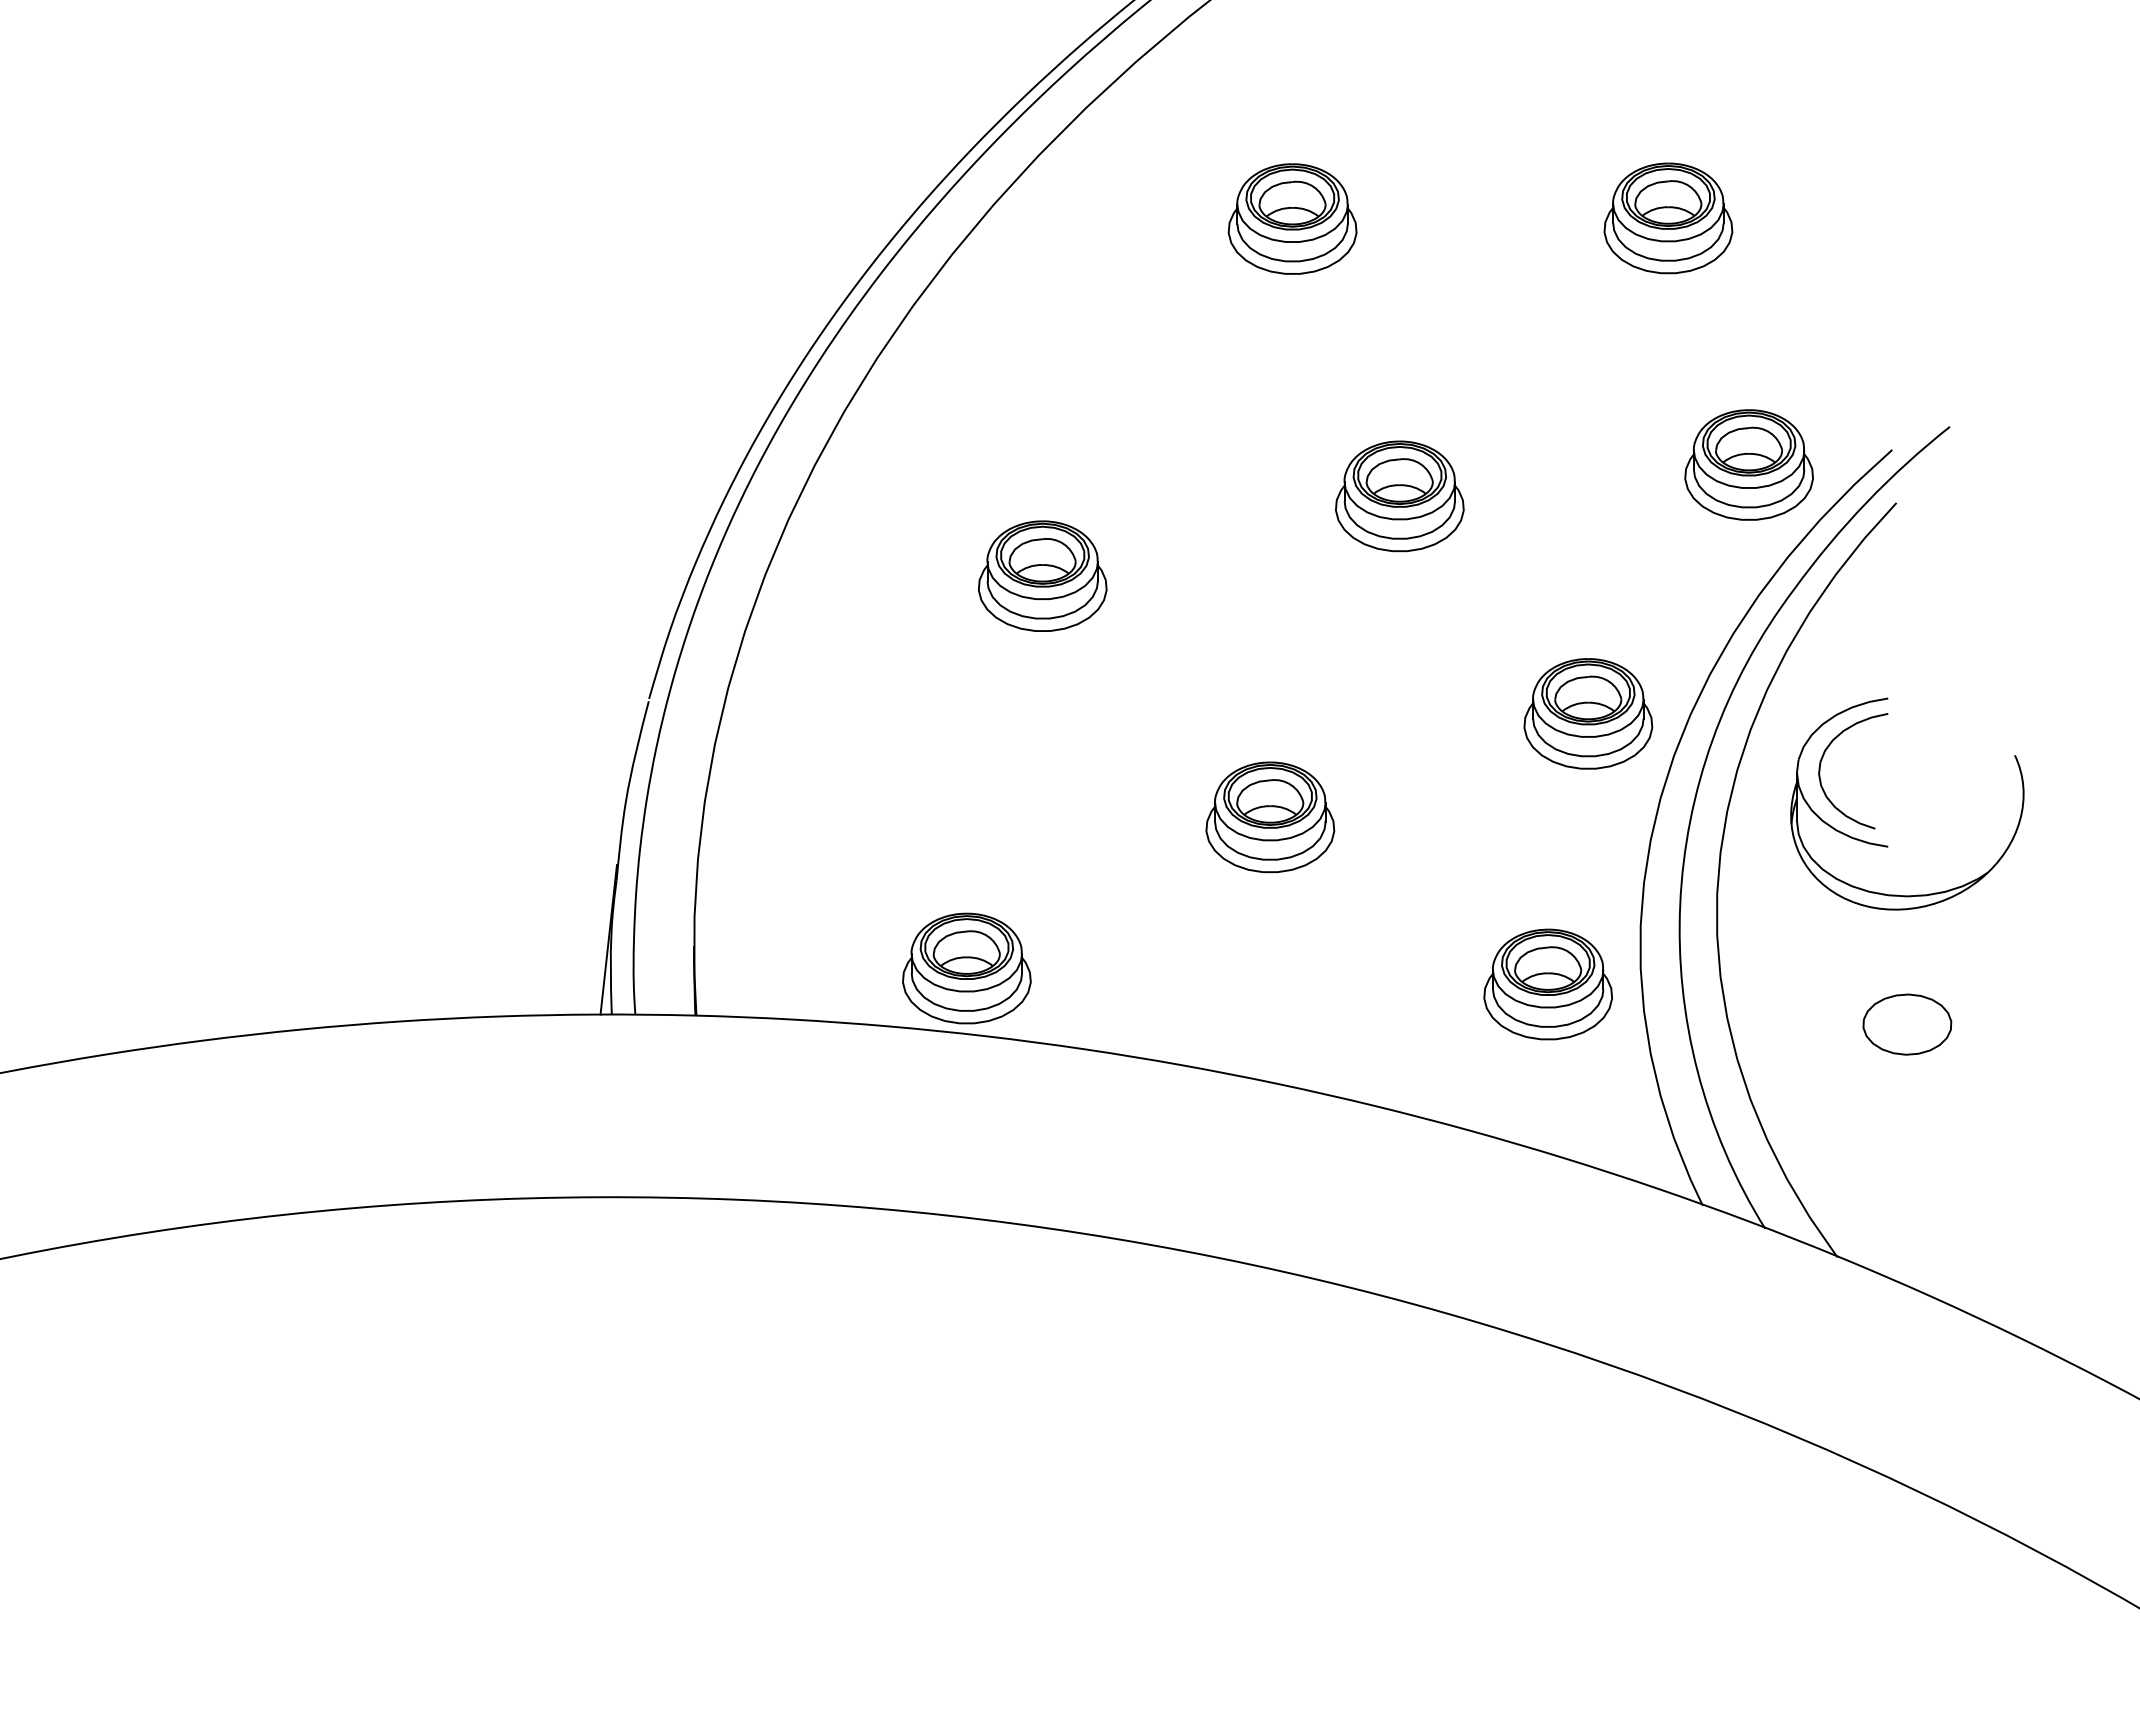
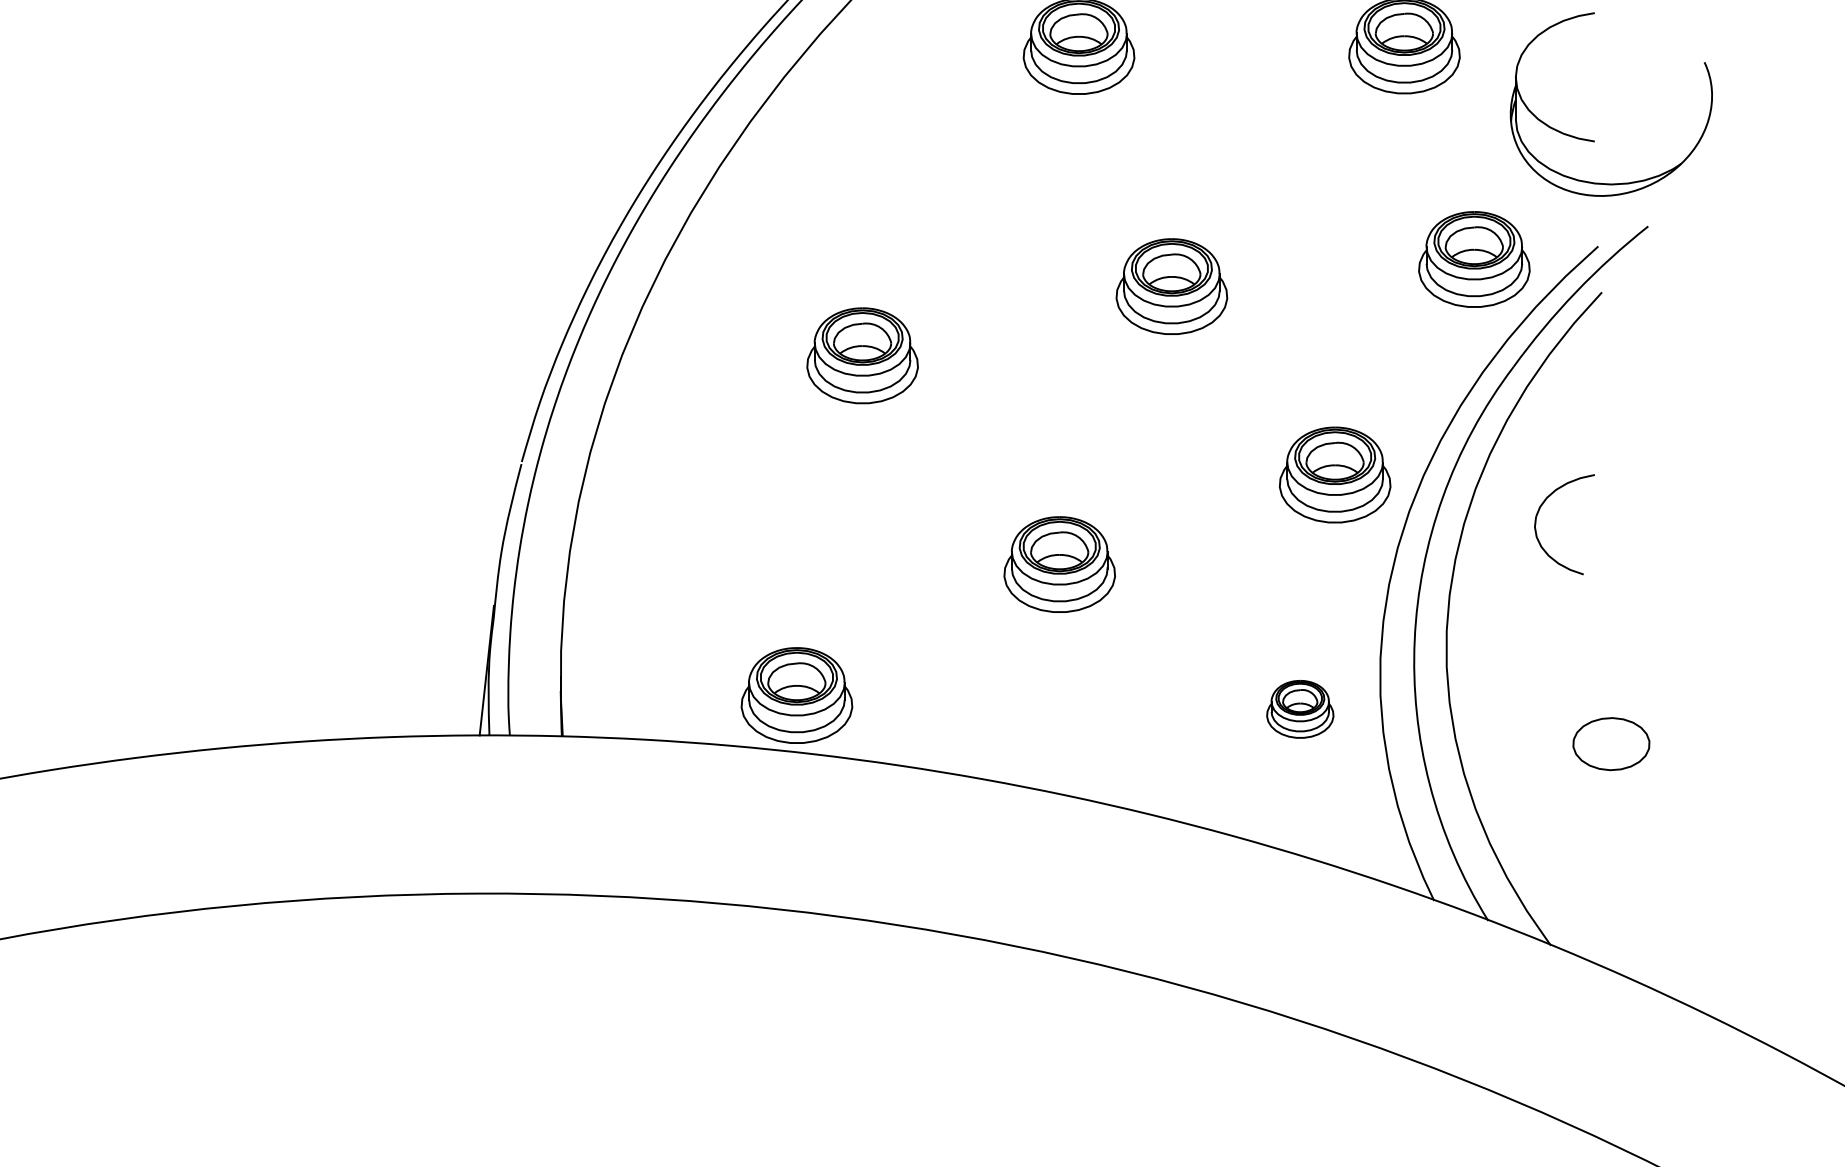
part: (1887, 845) -> (1594, 140), moved
part: (1547, 984) -> (1299, 709), size x0.6

